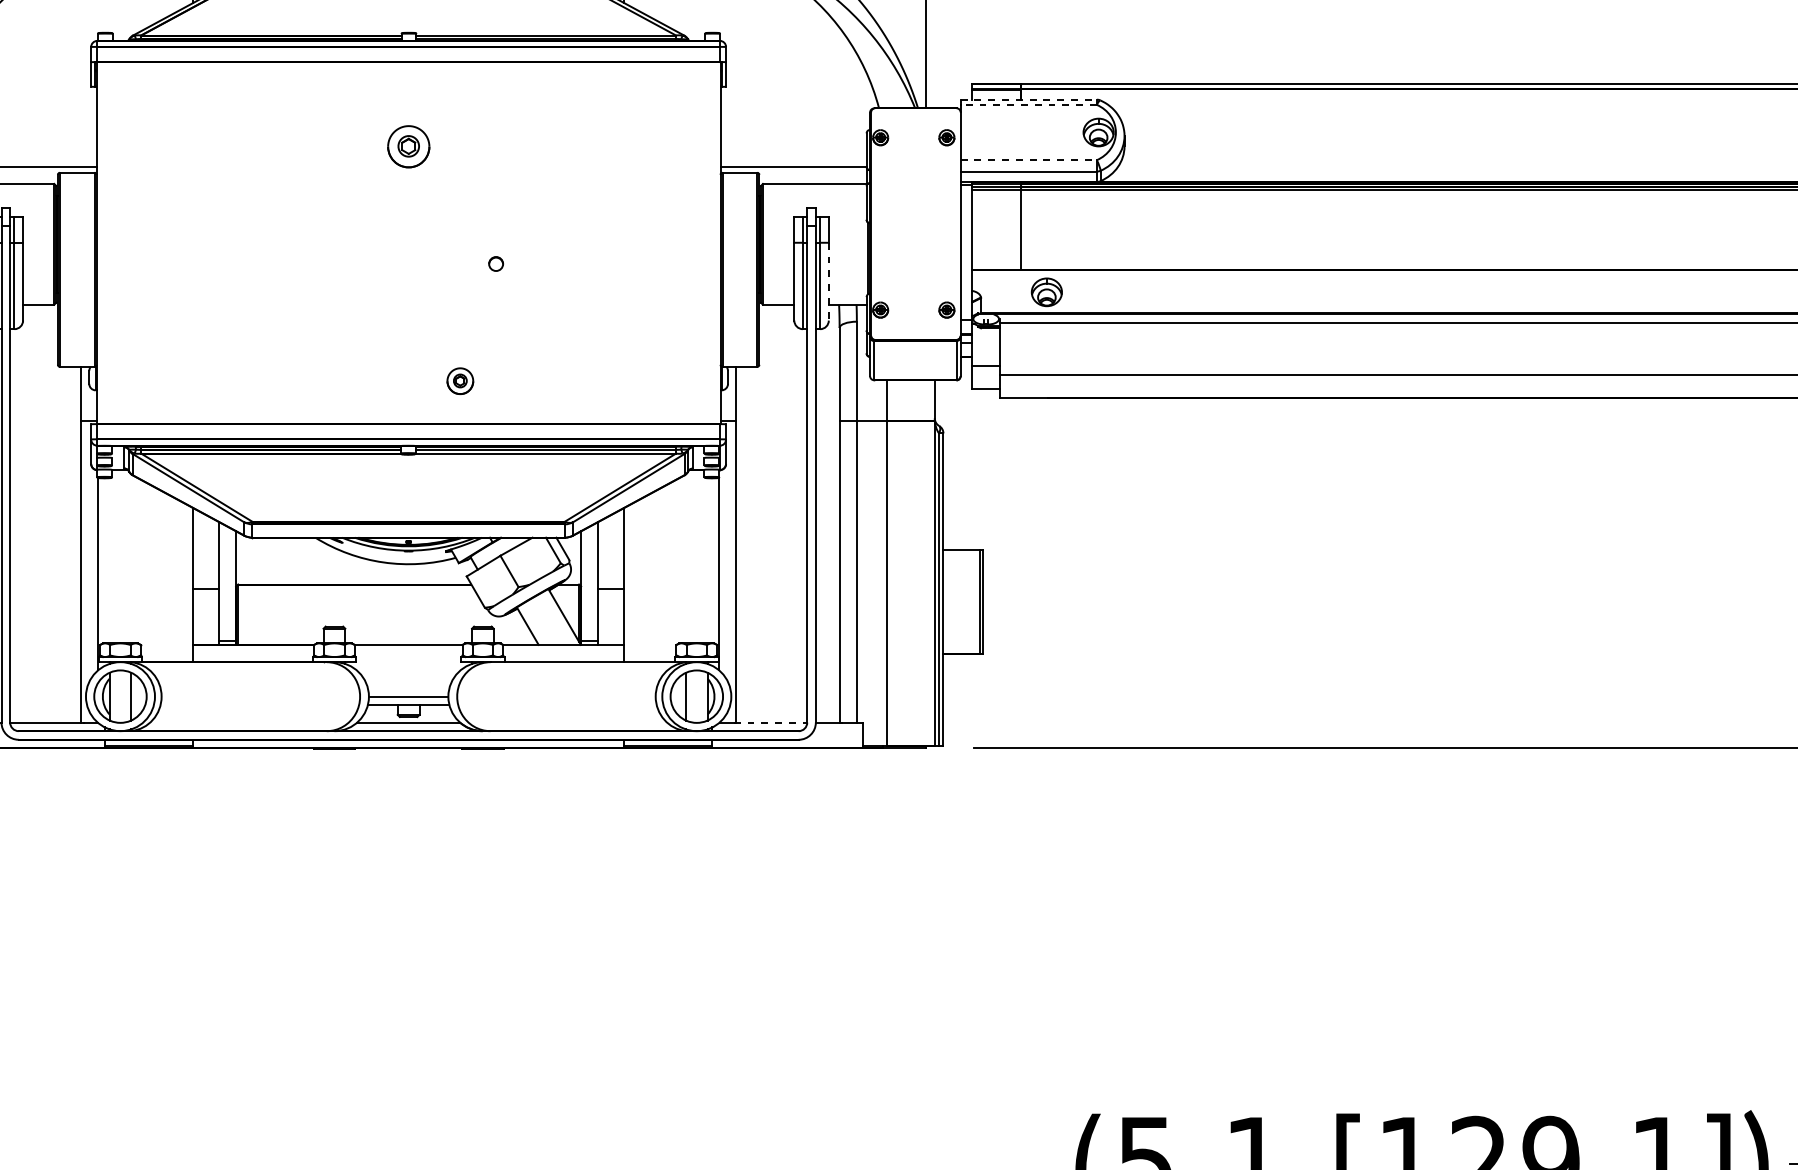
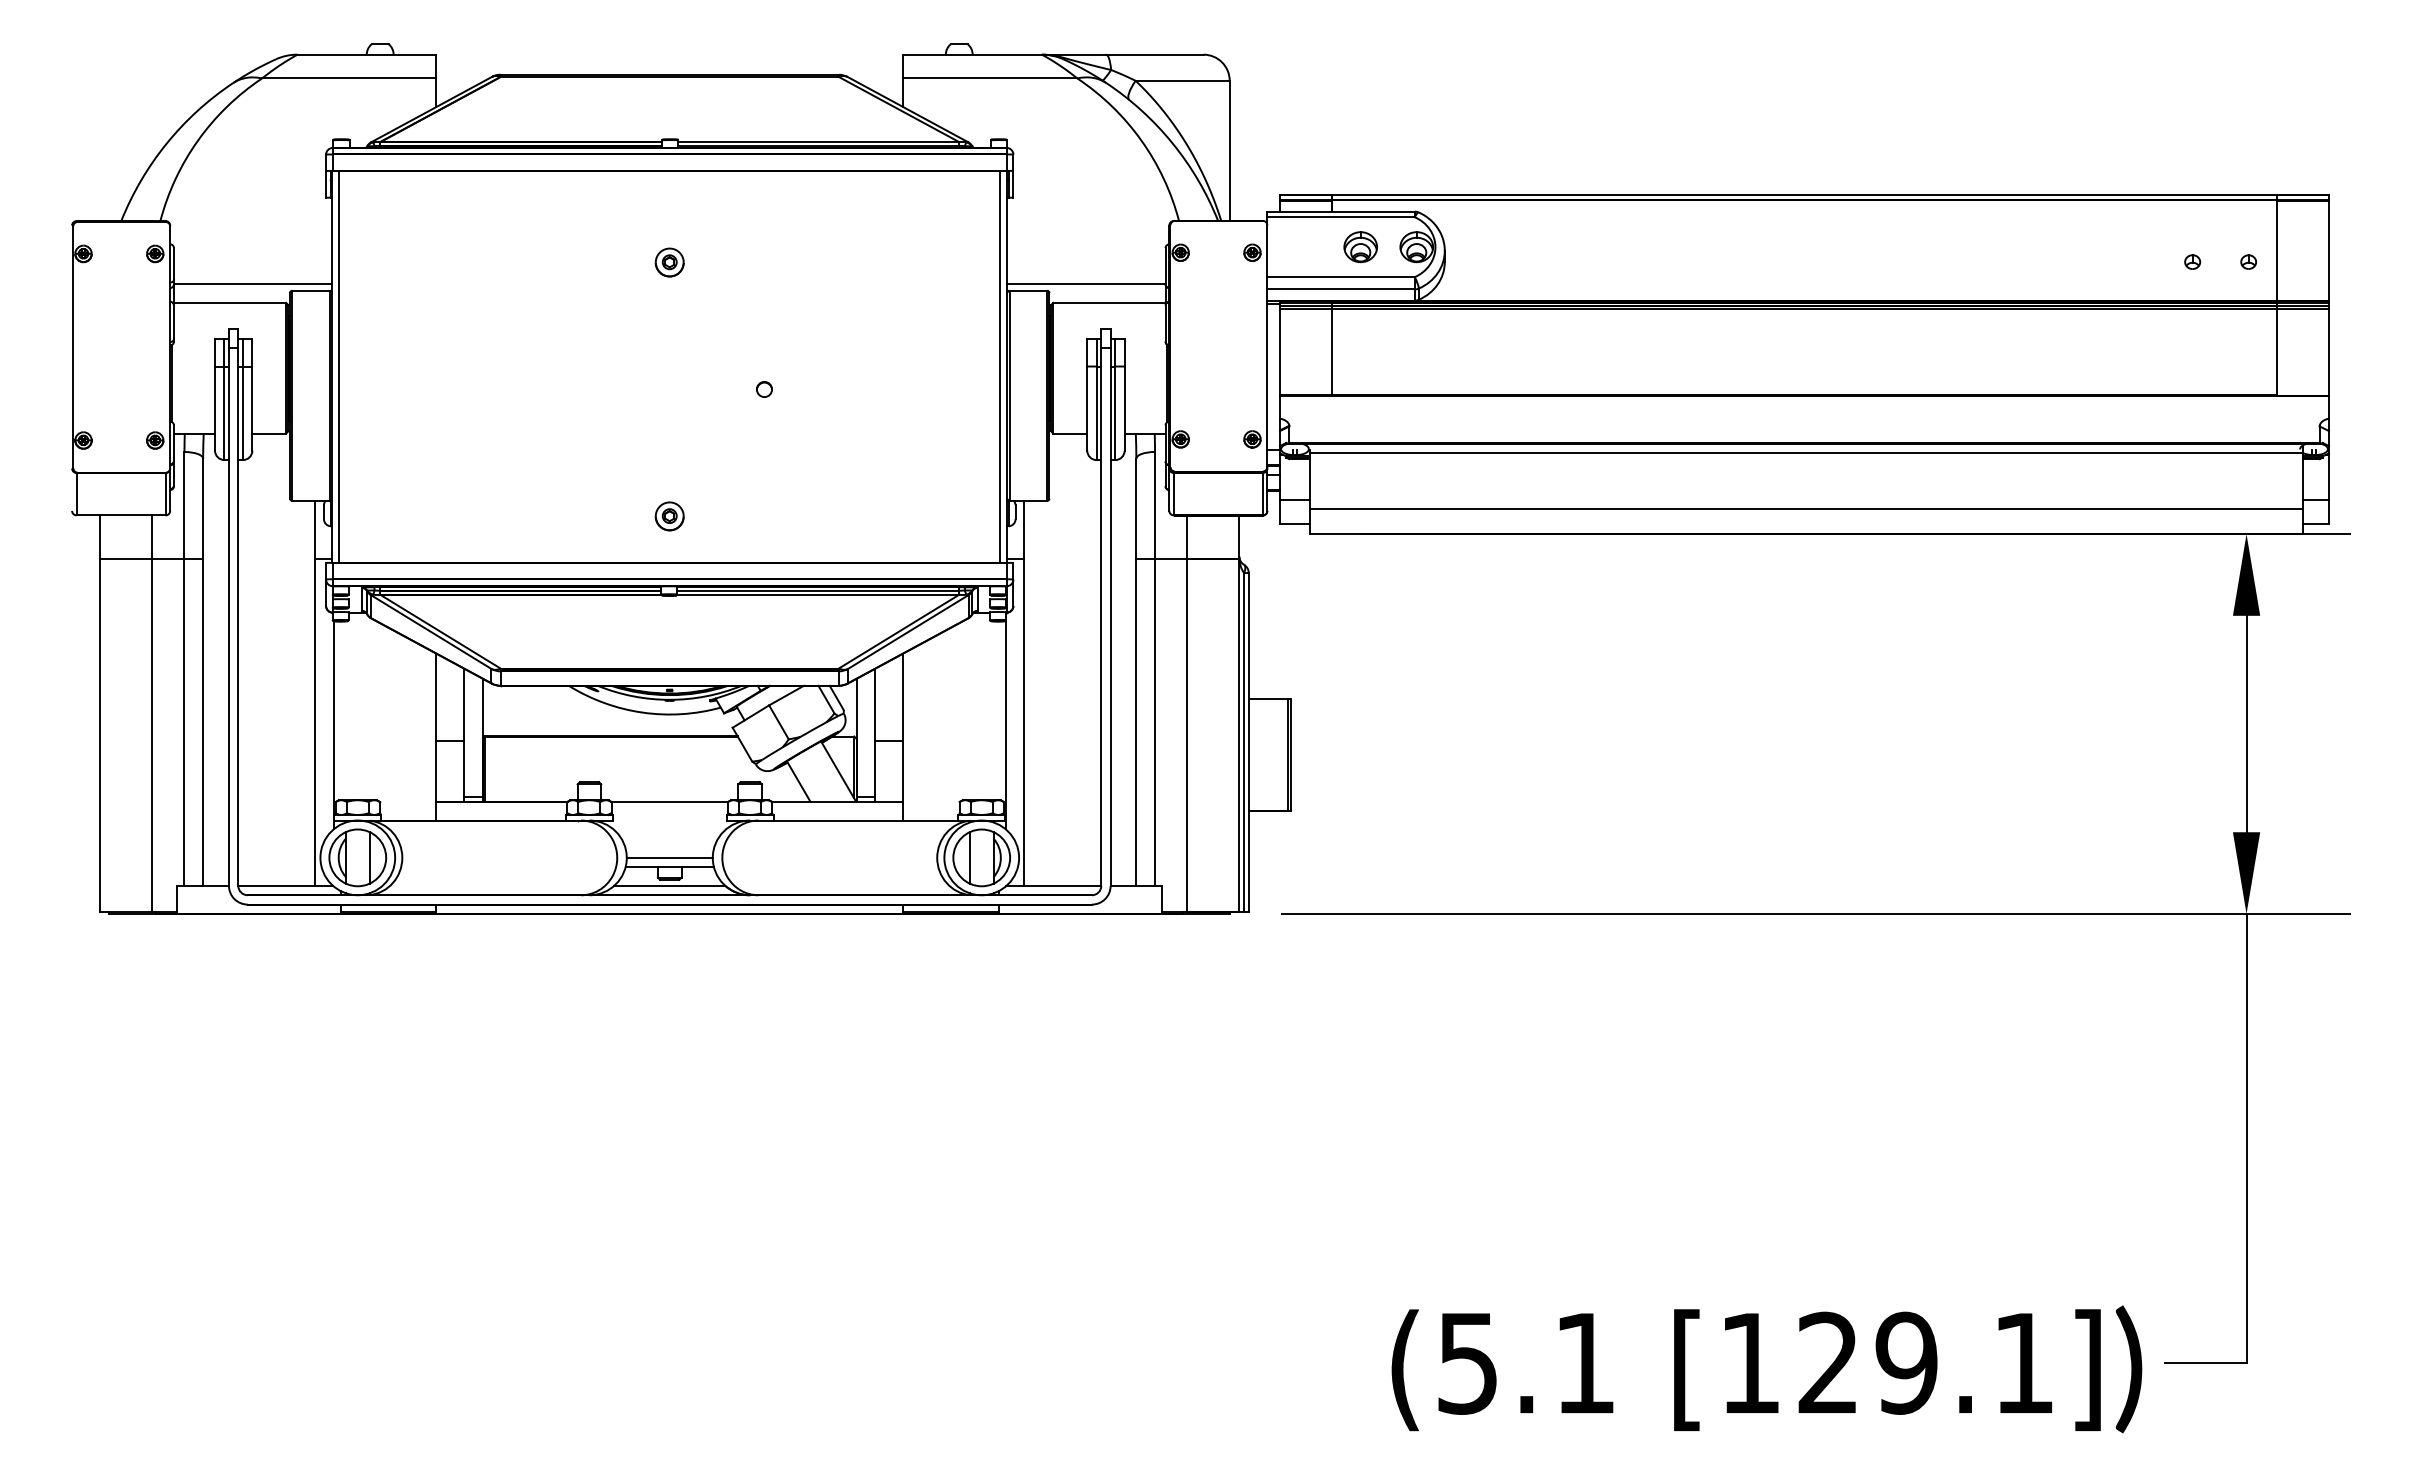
line: (1029, 99) -> (1341, 211), dashed -> solid
line: (1029, 105) -> (1341, 217), dashed -> solid
part: (408, 146) -> (669, 262), size x0.62
line: (1029, 160) -> (1341, 277), dashed -> solid
line: (103, 242) -> (339, 366), added
line: (714, 242) -> (1000, 366), added
line: (828, 282) -> (1124, 409), dashed -> solid
part: (1046, 292) -> (1360, 247), moved
part: (460, 381) -> (669, 516), moved
line: (770, 722) -> (1061, 885), dashed -> solid

